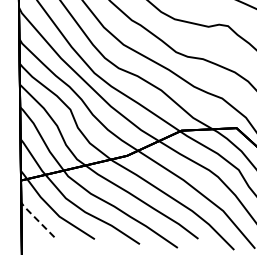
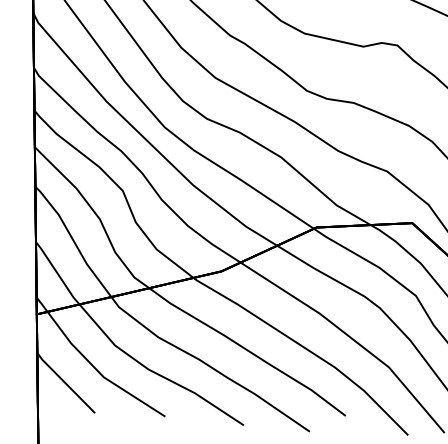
line: (37, 219) -> (65, 382), dashed -> solid

